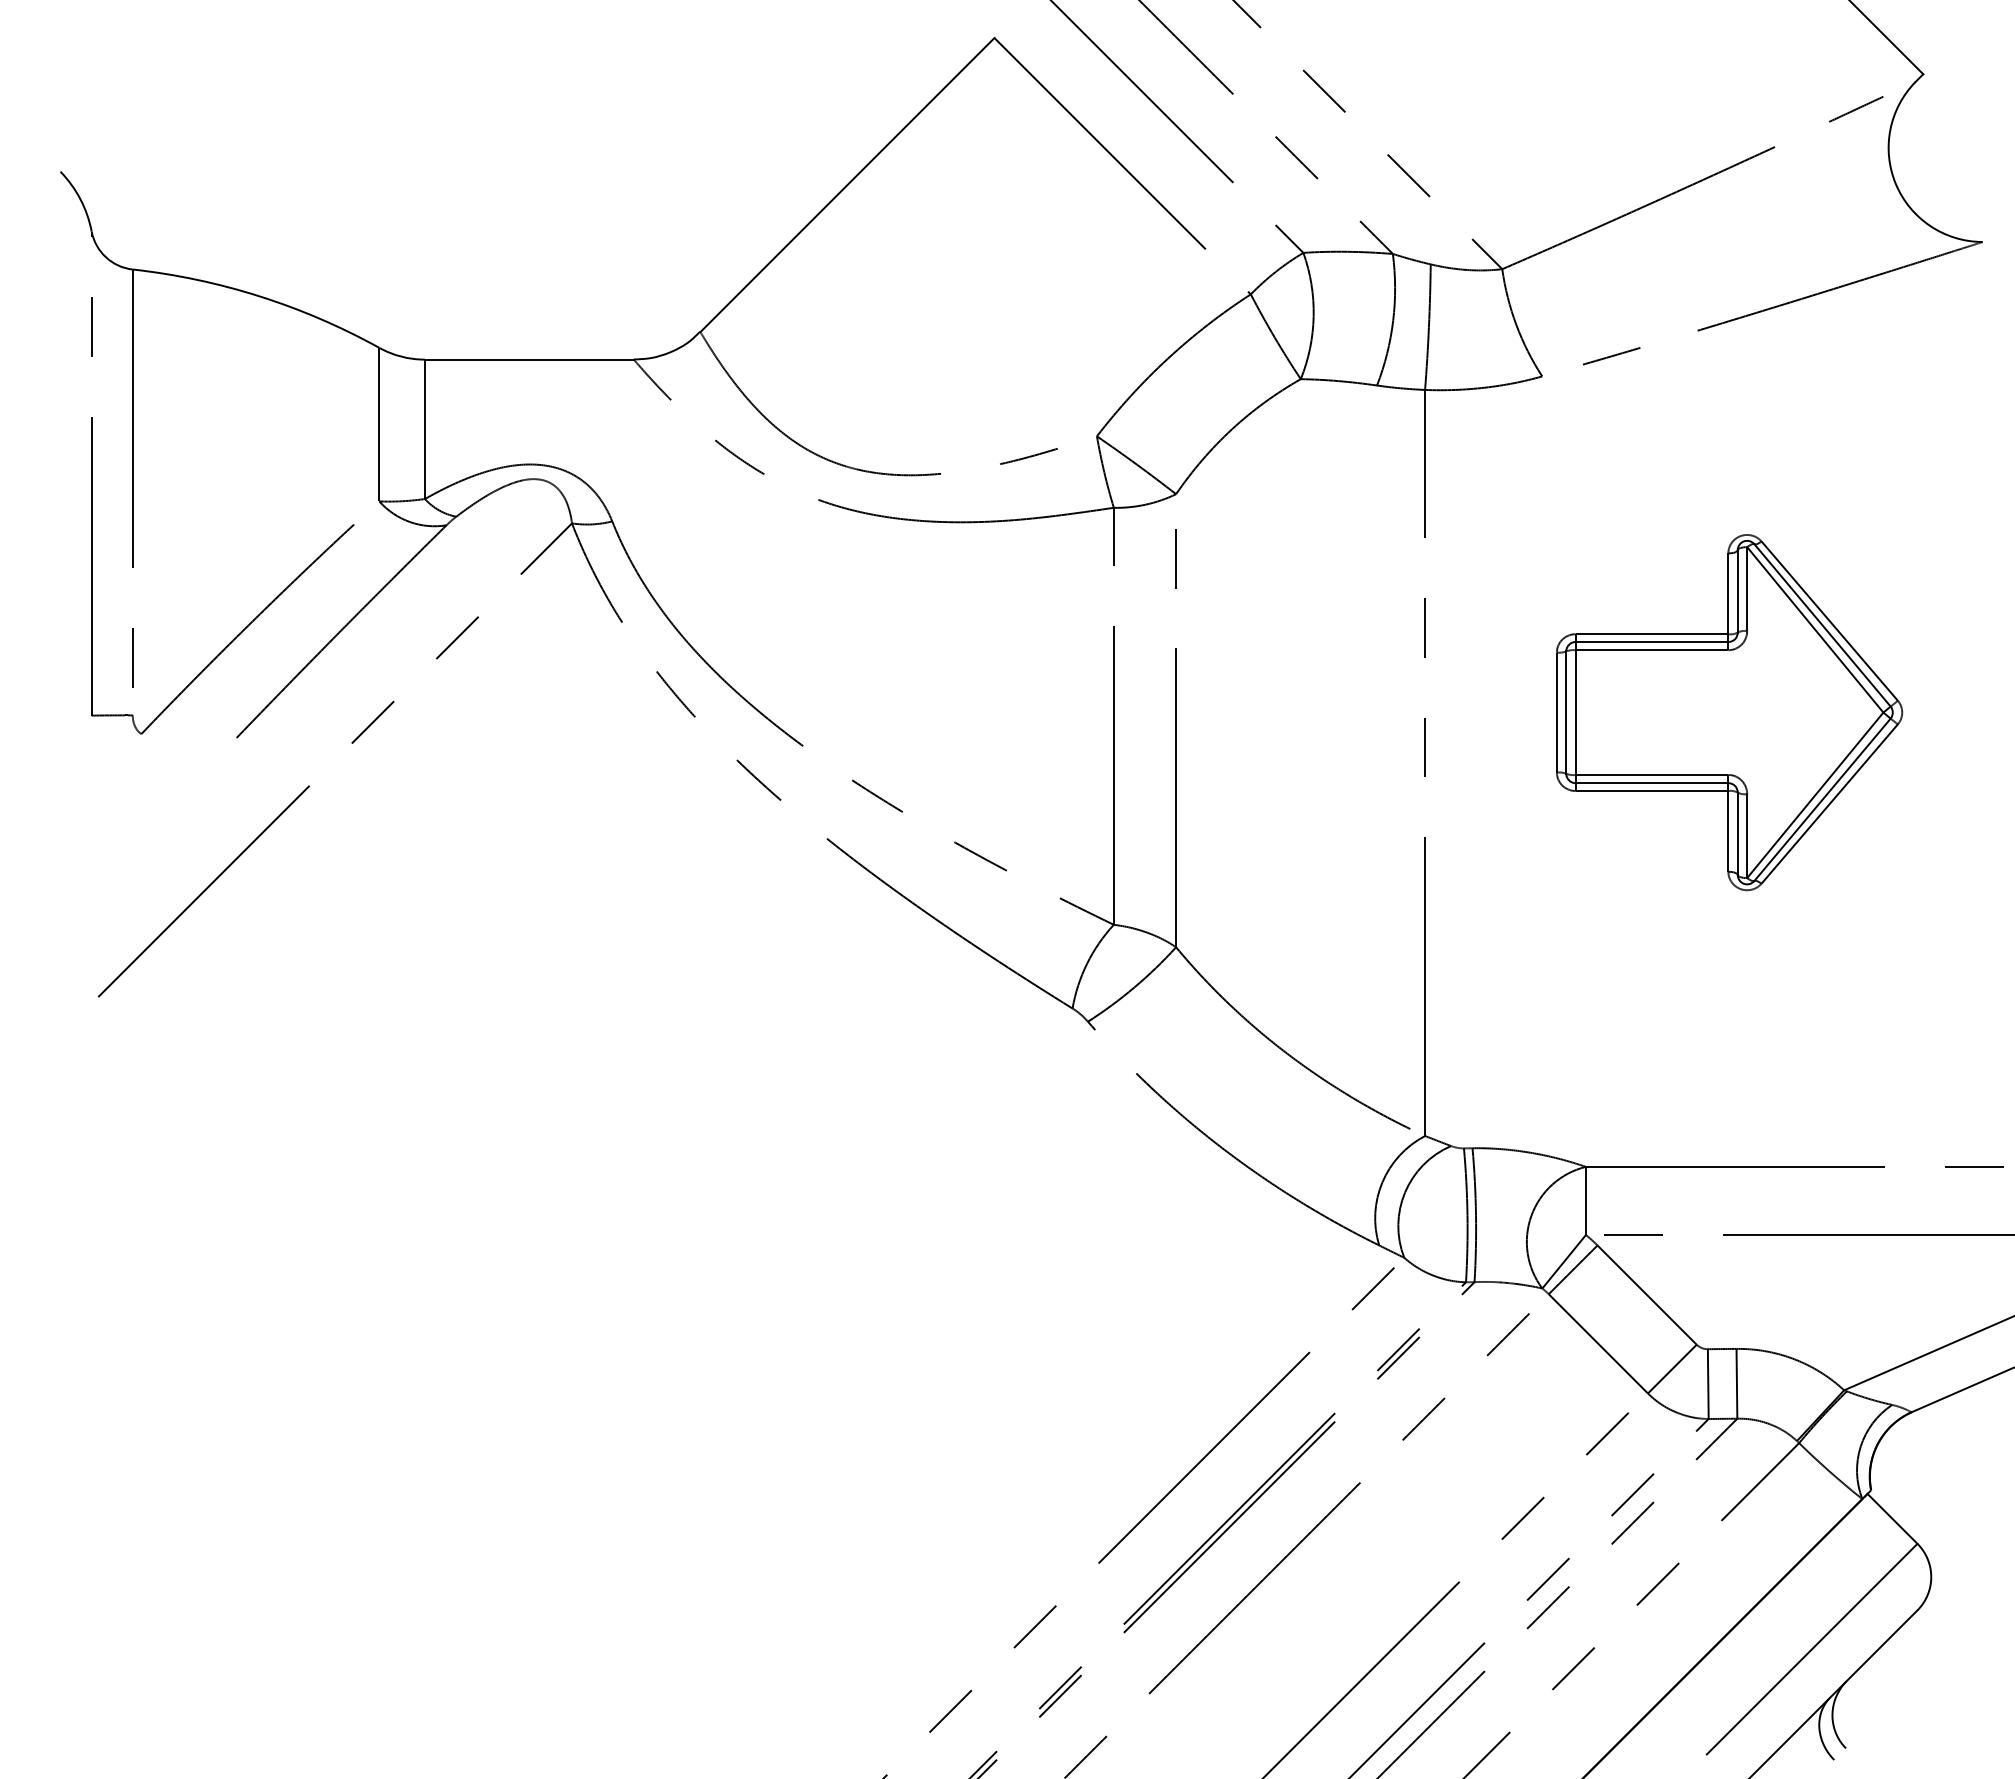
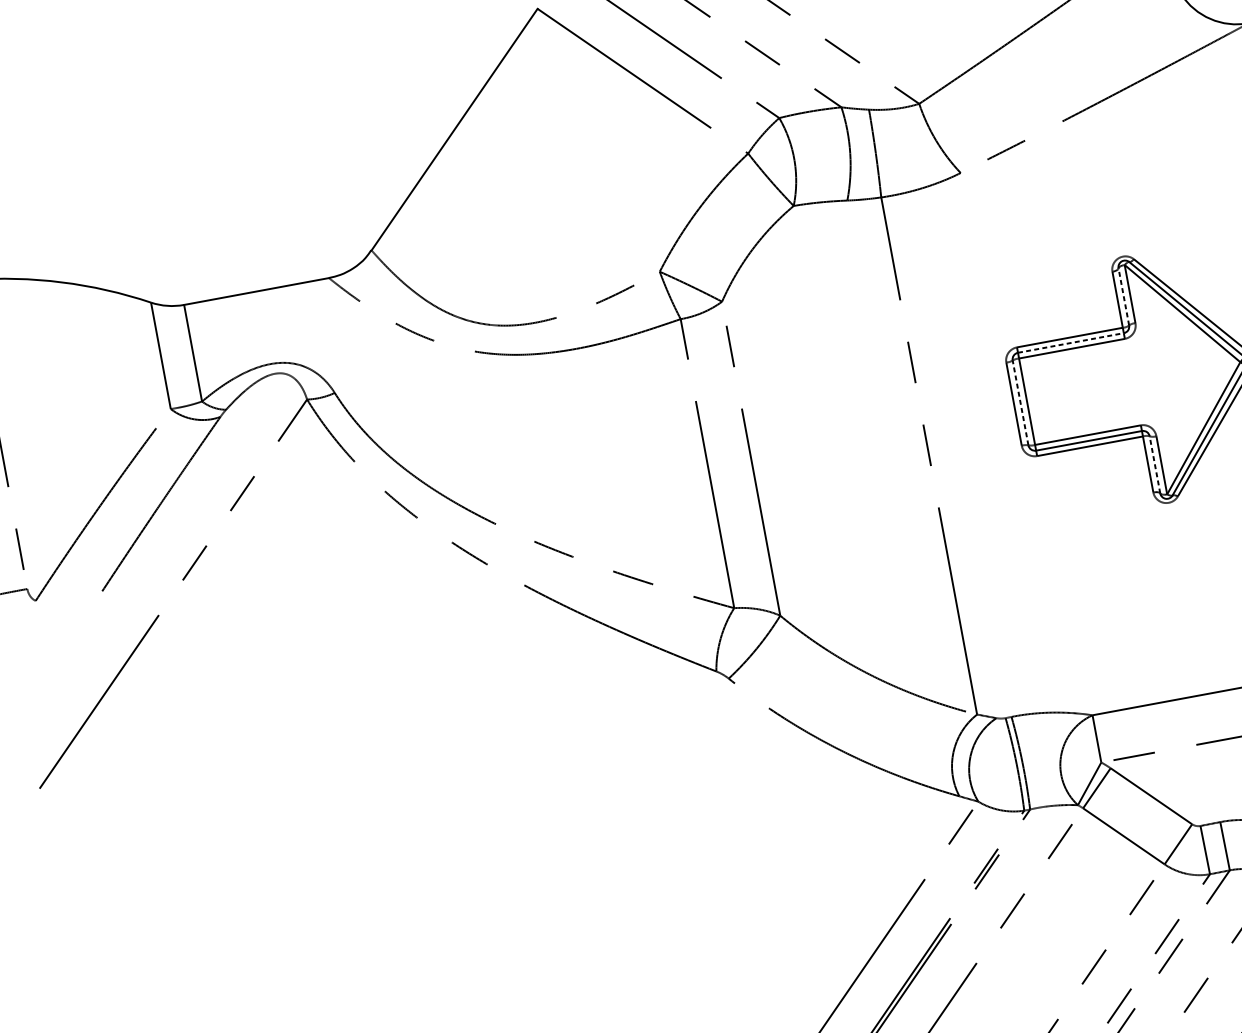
line: (1737, 590) -> (1123, 296), solid -> dashed
line: (1652, 642) -> (1071, 343), solid -> dashed
line: (1566, 712) -> (1020, 402), solid -> dashed
line: (1737, 833) -> (1154, 464), solid -> dashed

